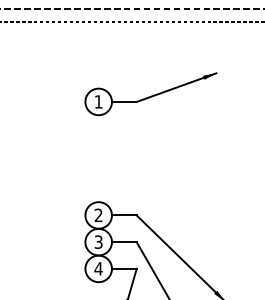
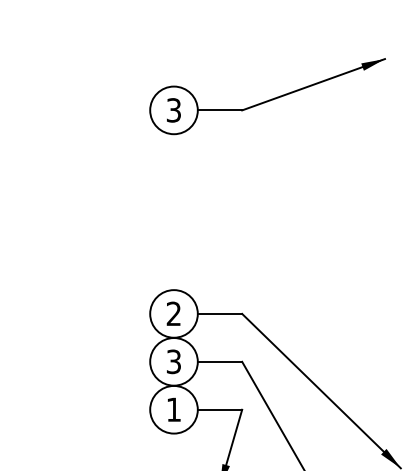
text: (98, 101) -> (173, 109), 1 -> 3
text: (98, 268) -> (173, 409), 4 -> 1

